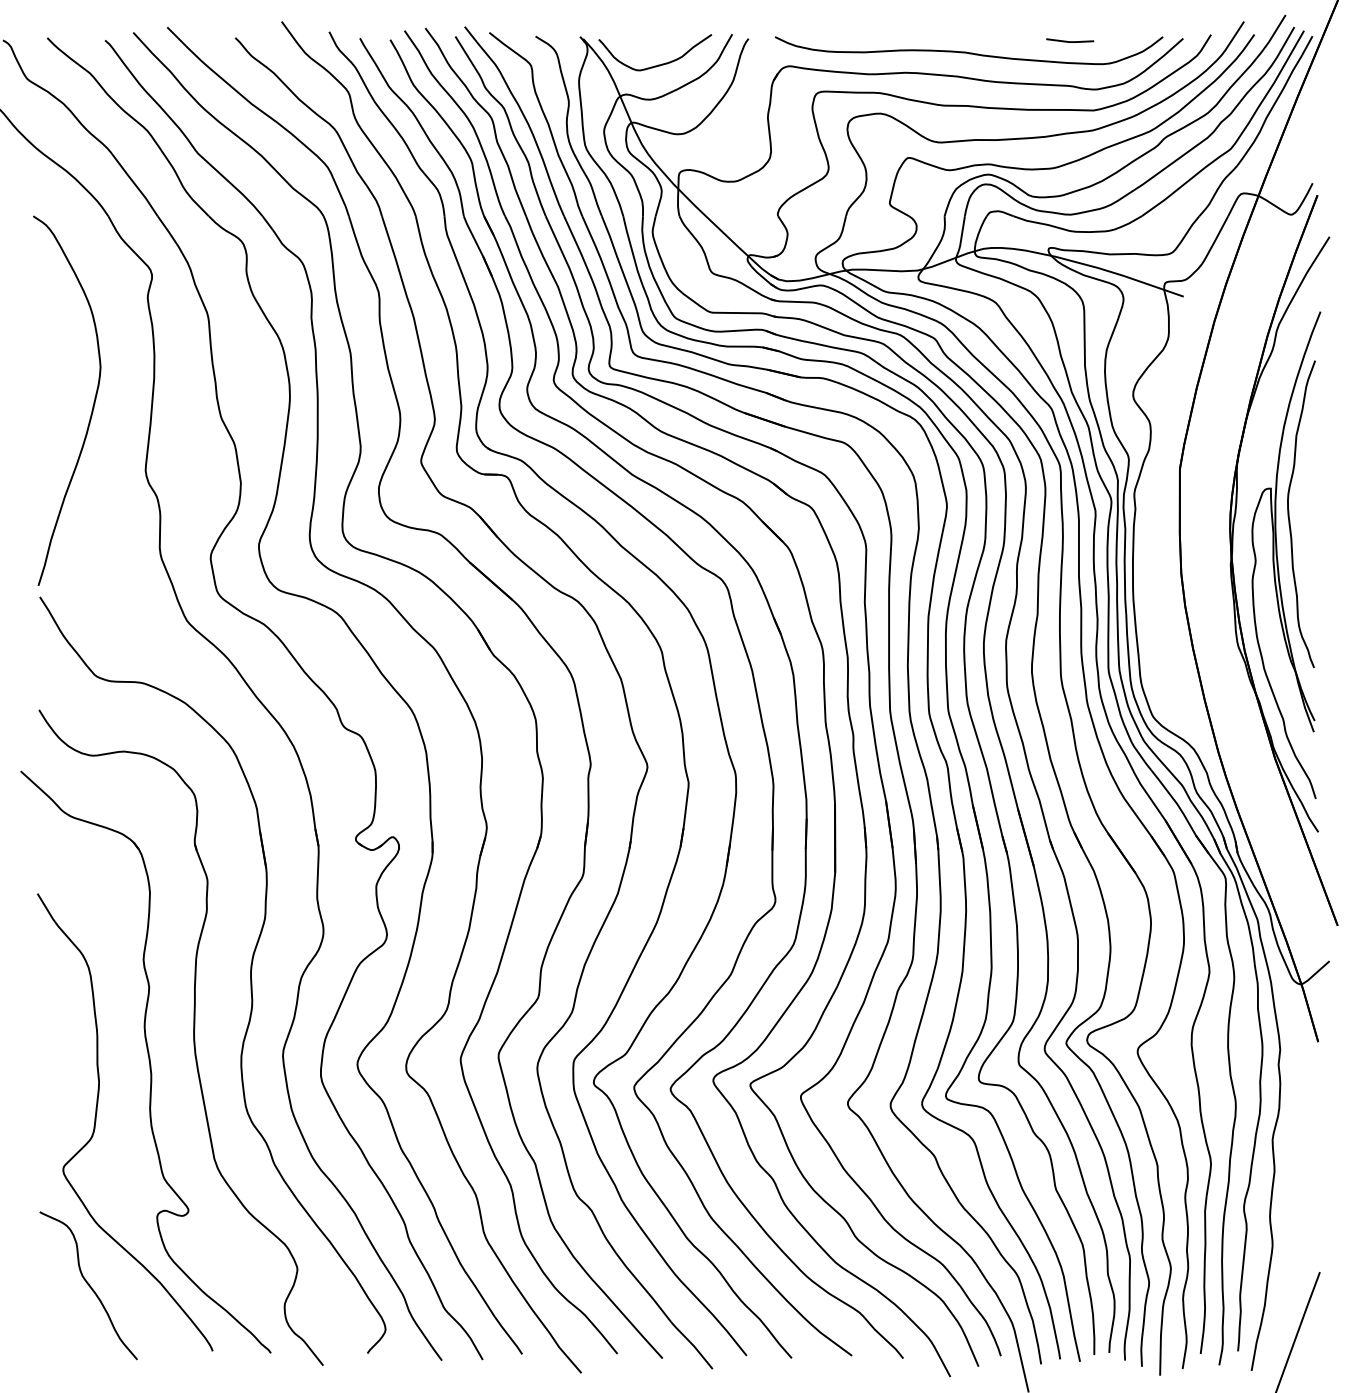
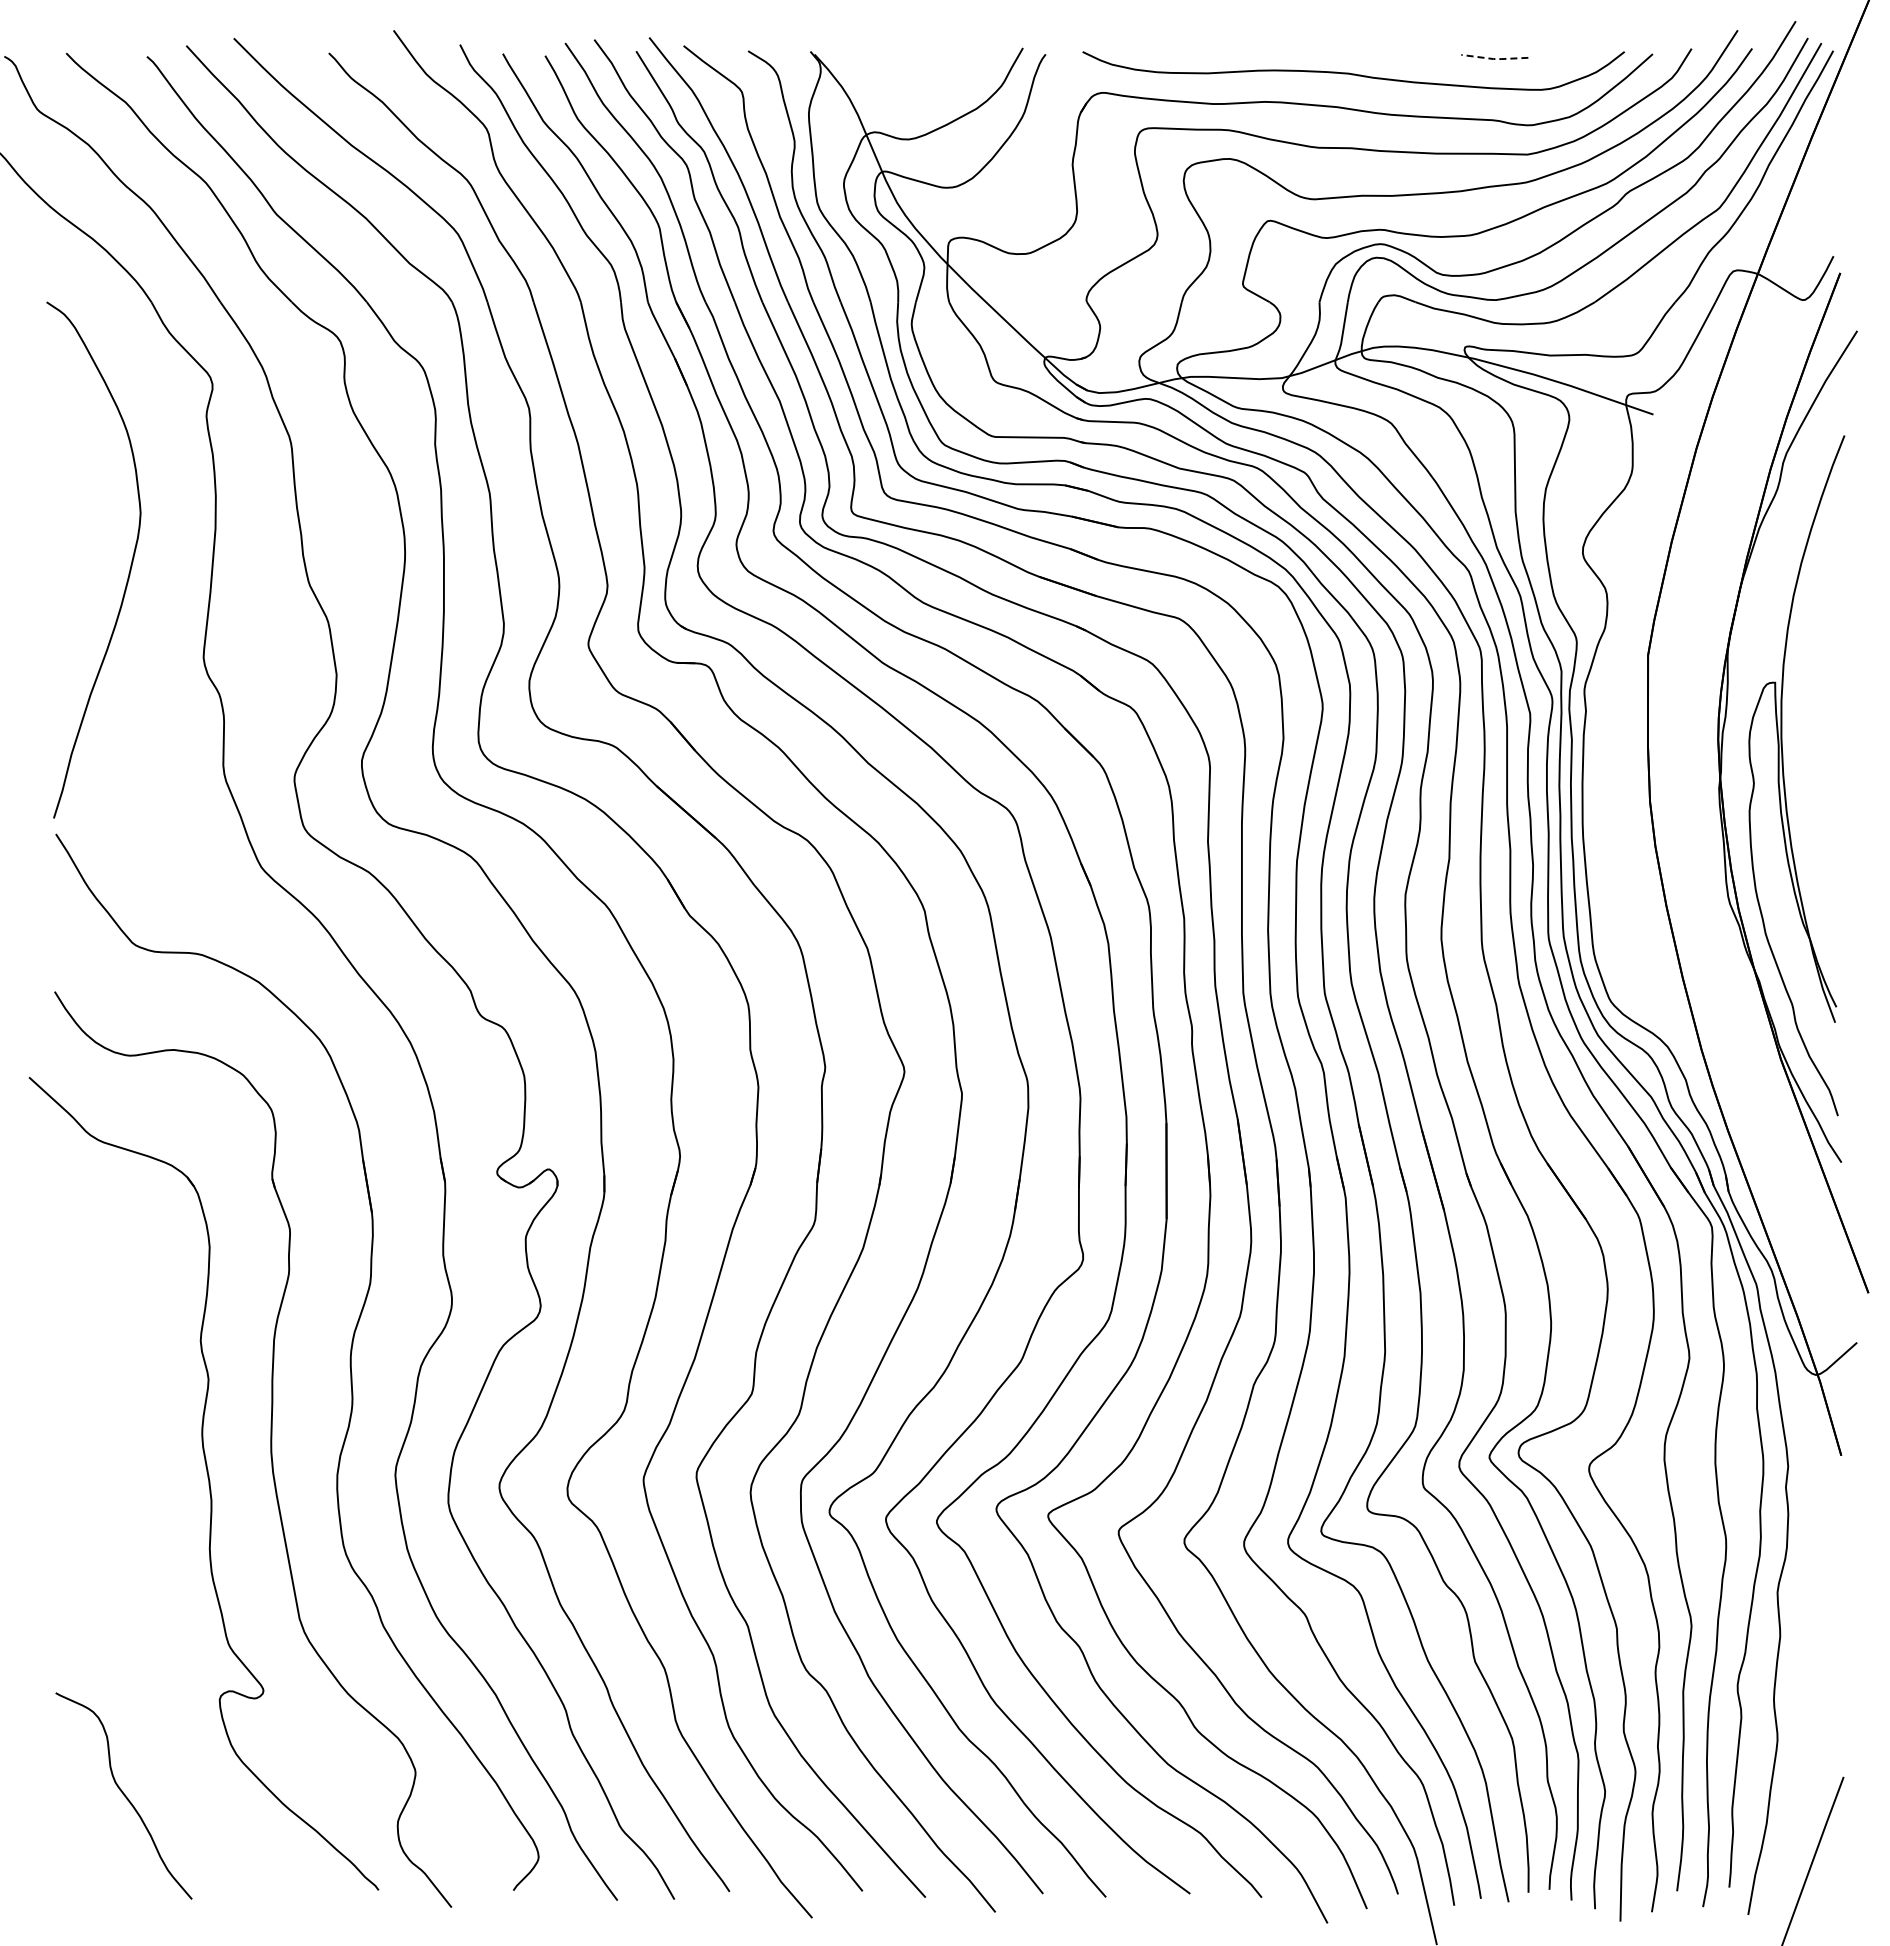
line: (1069, 42) -> (1494, 59), solid -> dashed
curve: (658, 64) -> (920, 90), removed
curve: (1289, 517) -> (1801, 723), removed
curve: (96, 1121) -> (134, 1566), removed

